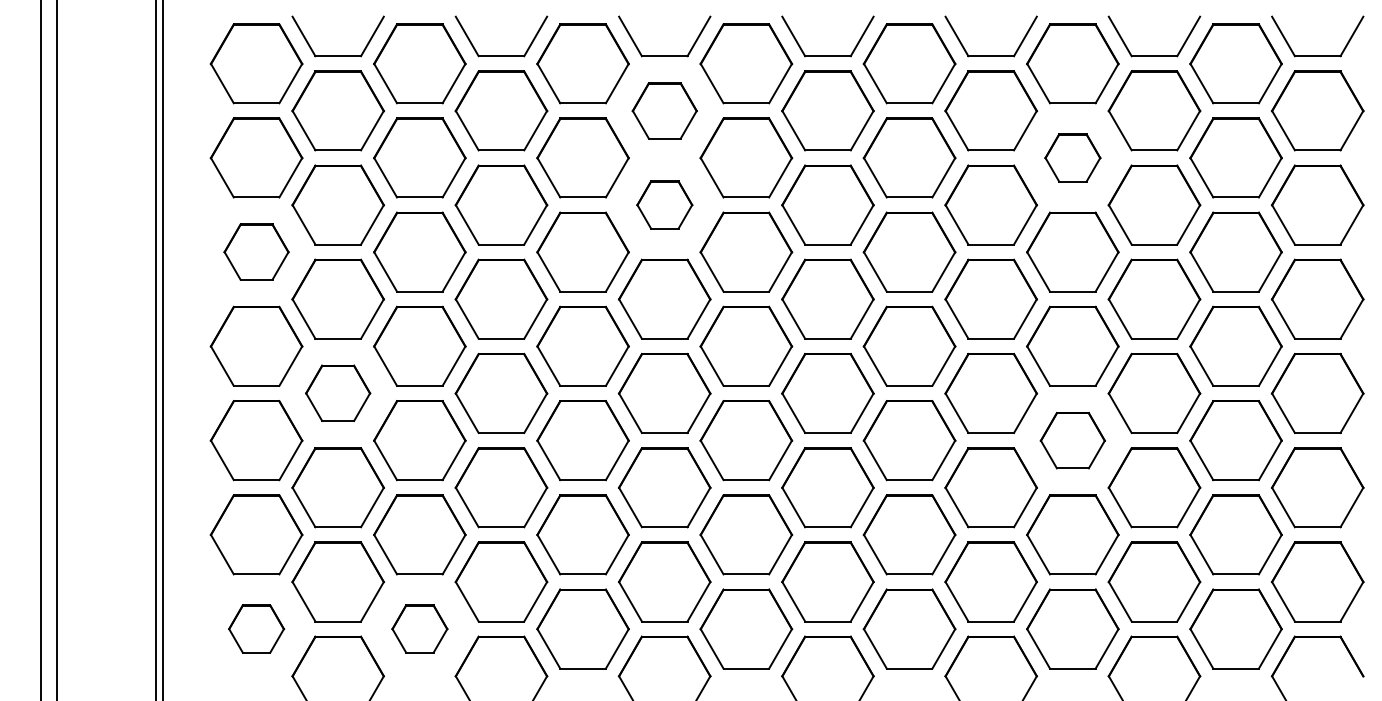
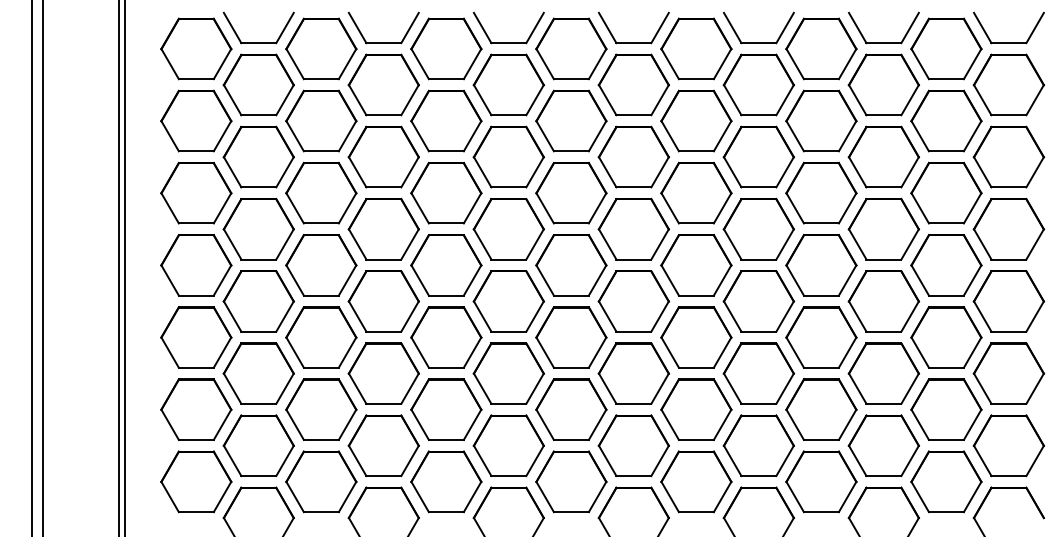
part: (664, 110) -> (508, 84), size x1.43
part: (1072, 157) -> (821, 120), size x1.67
part: (664, 204) -> (508, 156), size x1.67
part: (256, 251) -> (196, 192), size x1.43
part: (337, 392) -> (258, 300), size x1.43
part: (1072, 440) -> (821, 337), size x1.43
part: (256, 628) -> (196, 481), size x1.67
part: (419, 628) -> (321, 481), size x1.67

